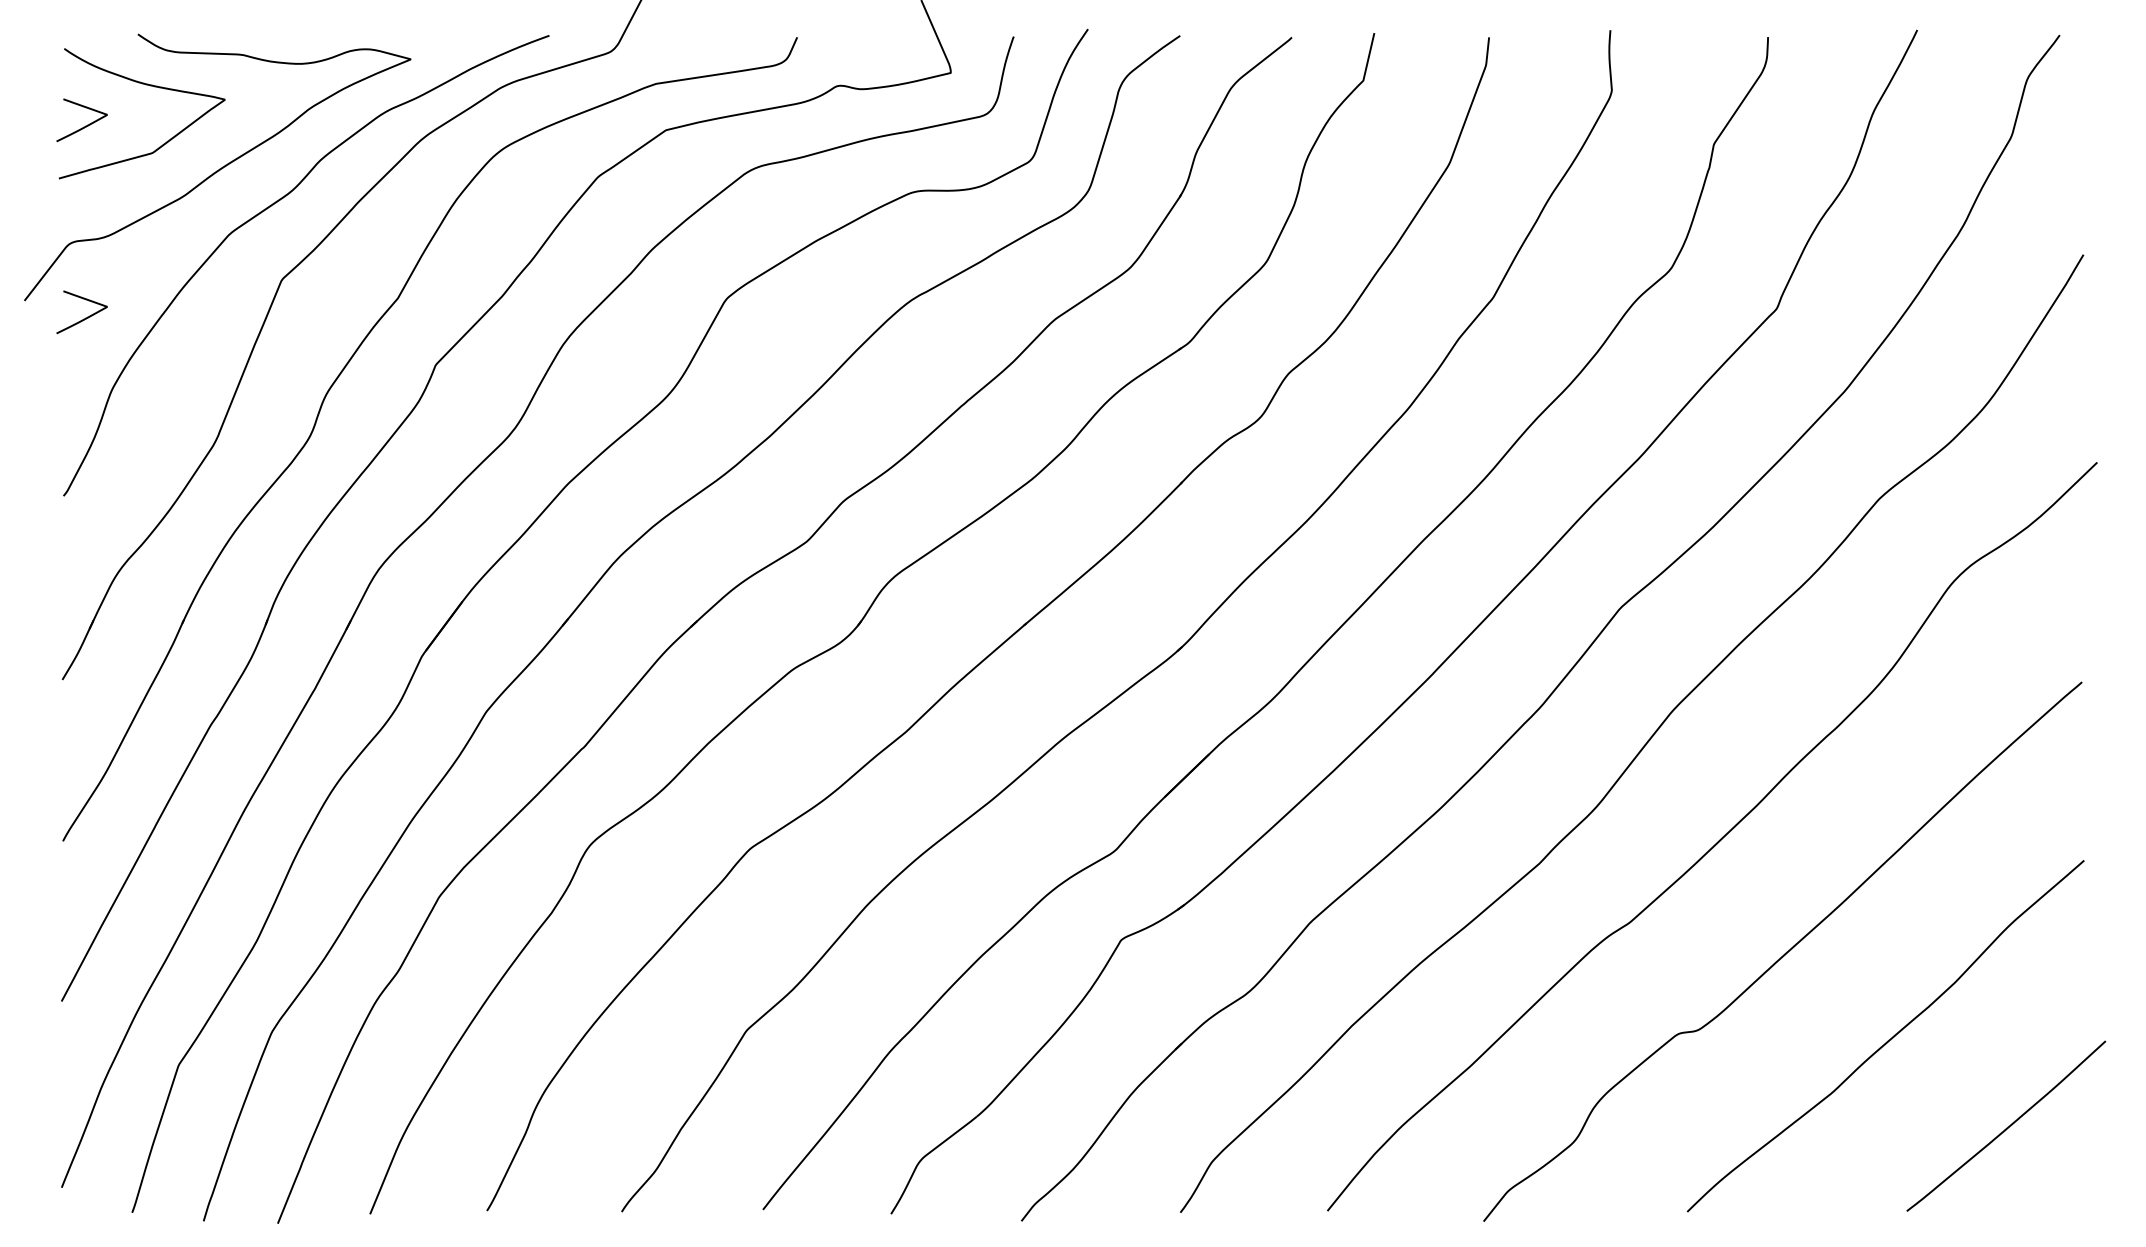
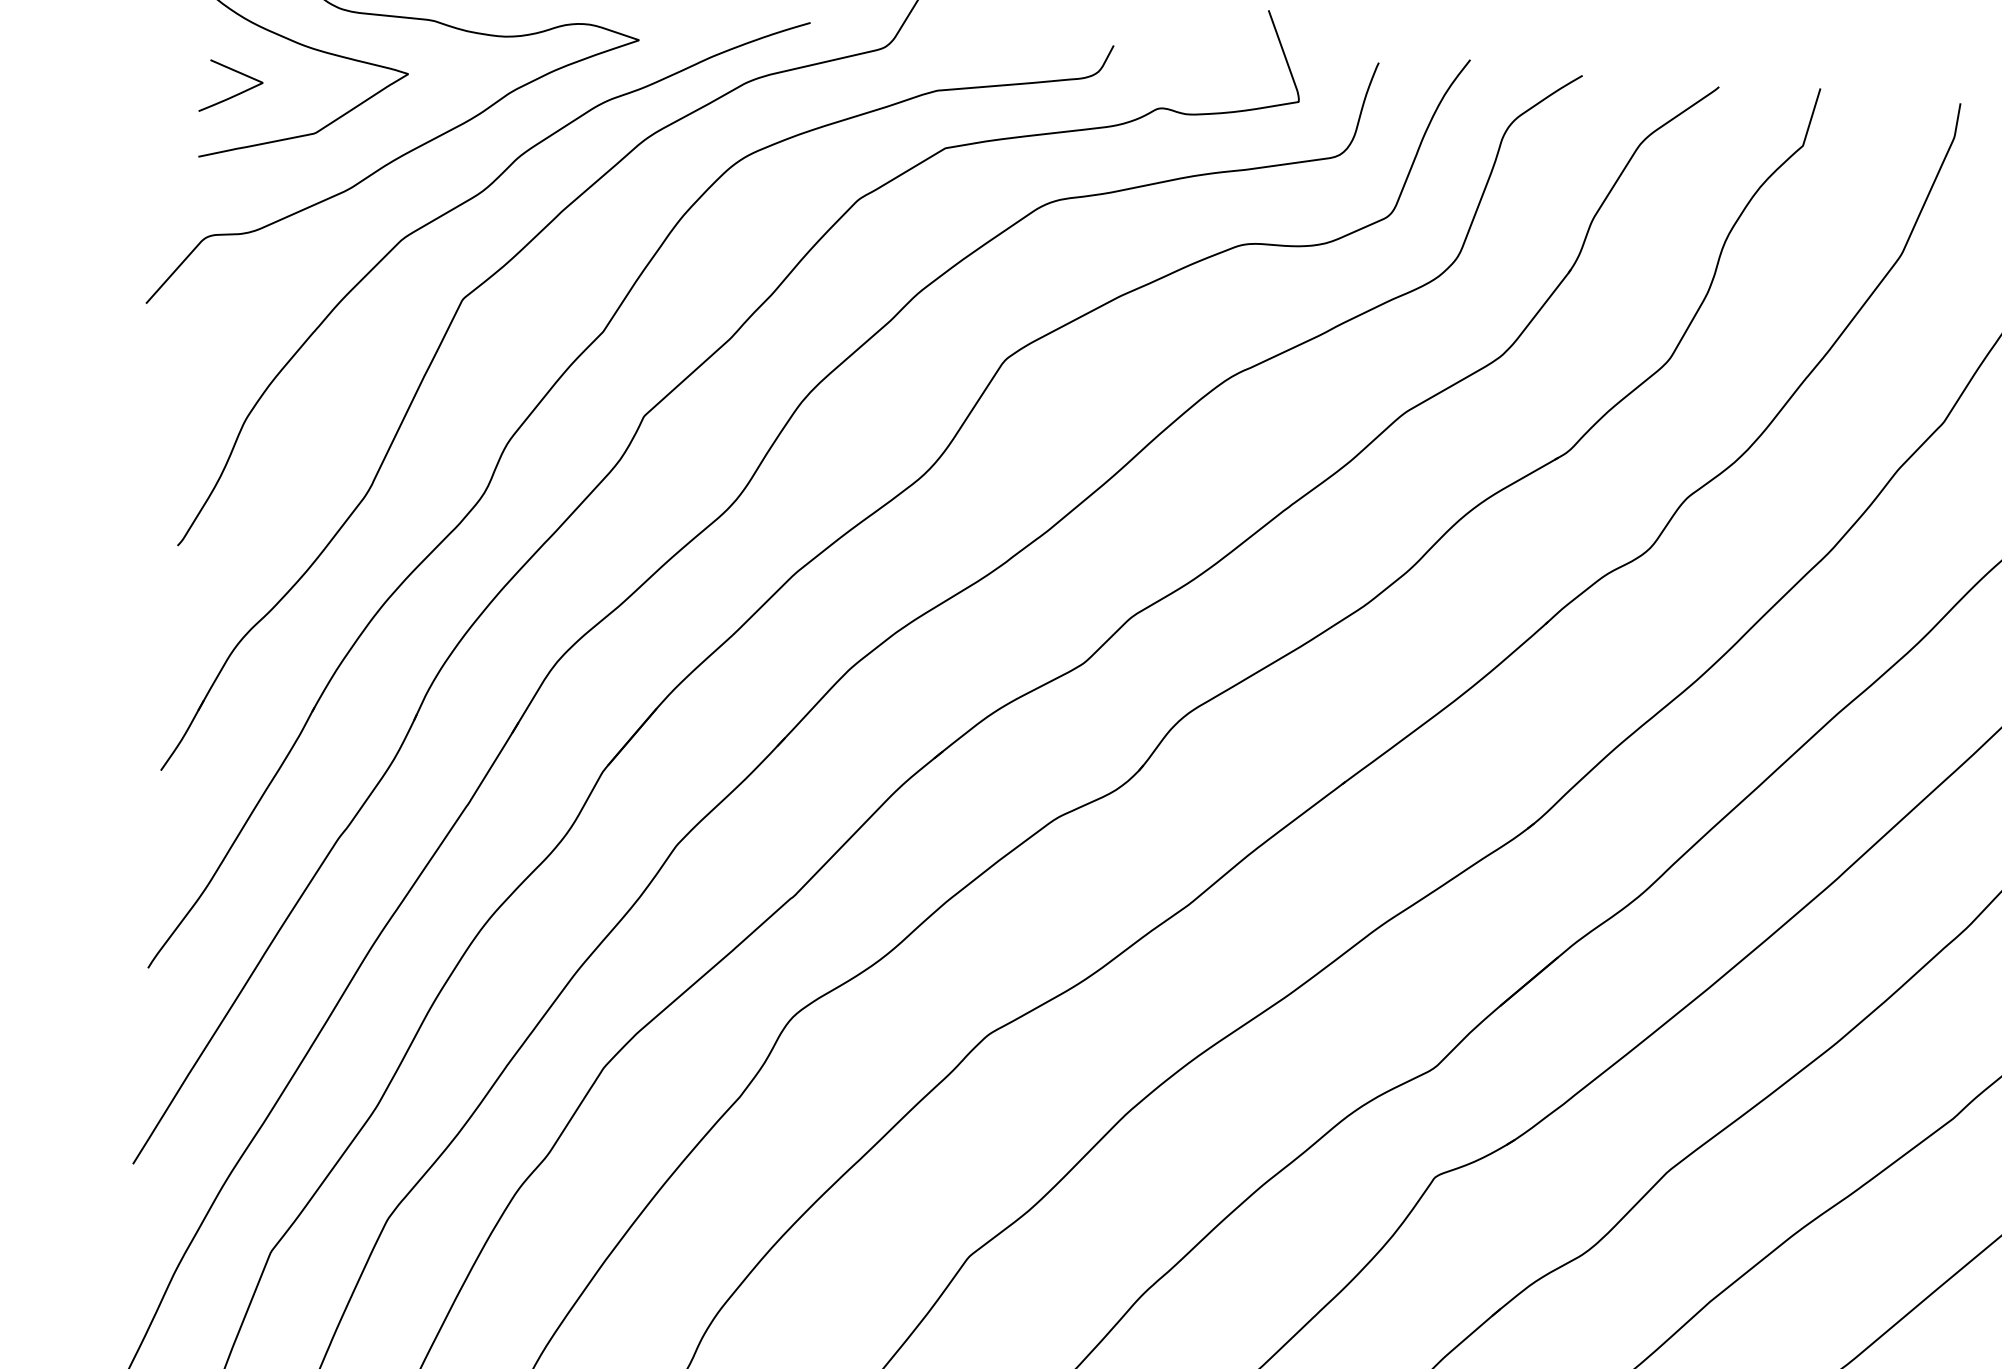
curve: (83, 318) -> (216, 330), removed

